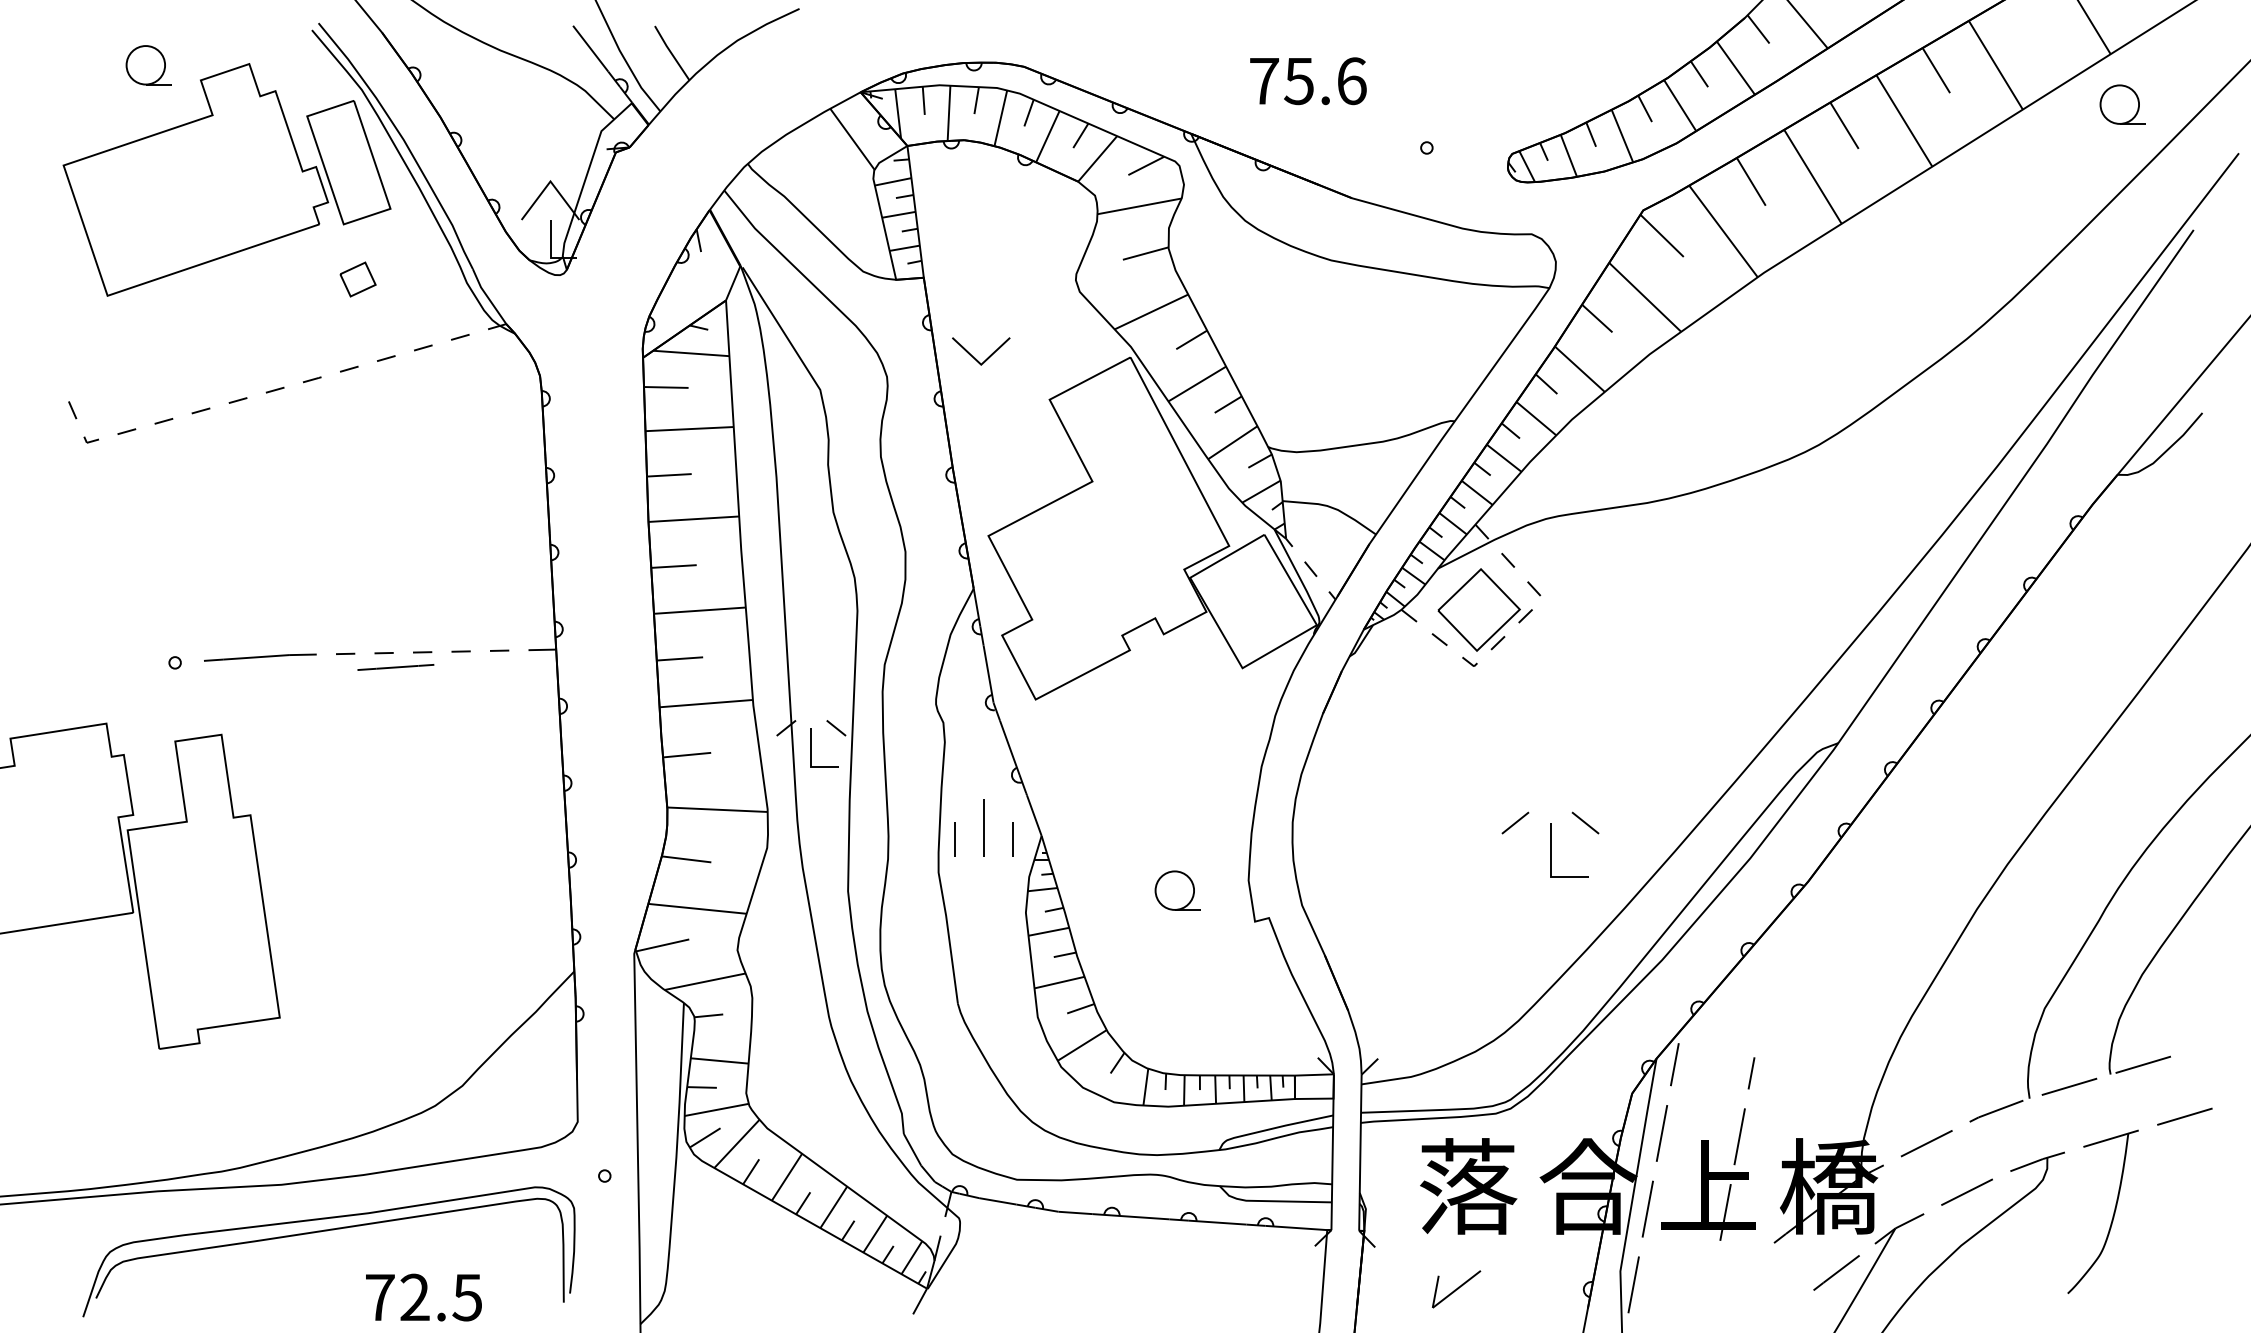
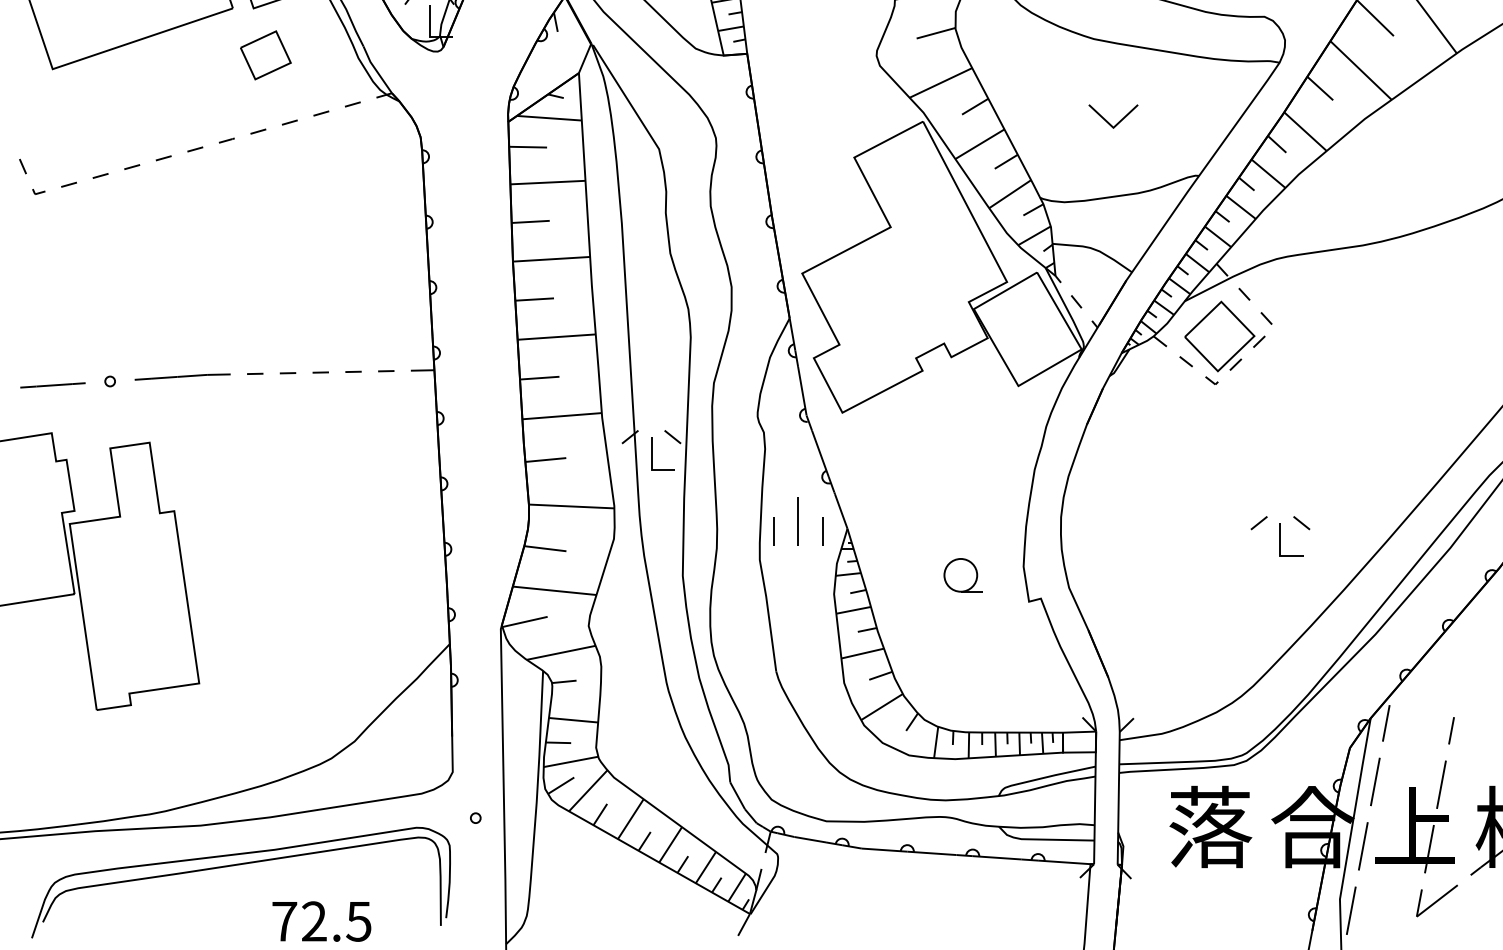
part: (357, 279) -> (265, 55), size x1.67
part: (987, 357) -> (1118, 121), moved
line: (395, 667) -> (52, 385), moved
part: (1550, 844) -> (1280, 536), size x0.71
part: (1456, 1289) -> (1437, 901), moved

